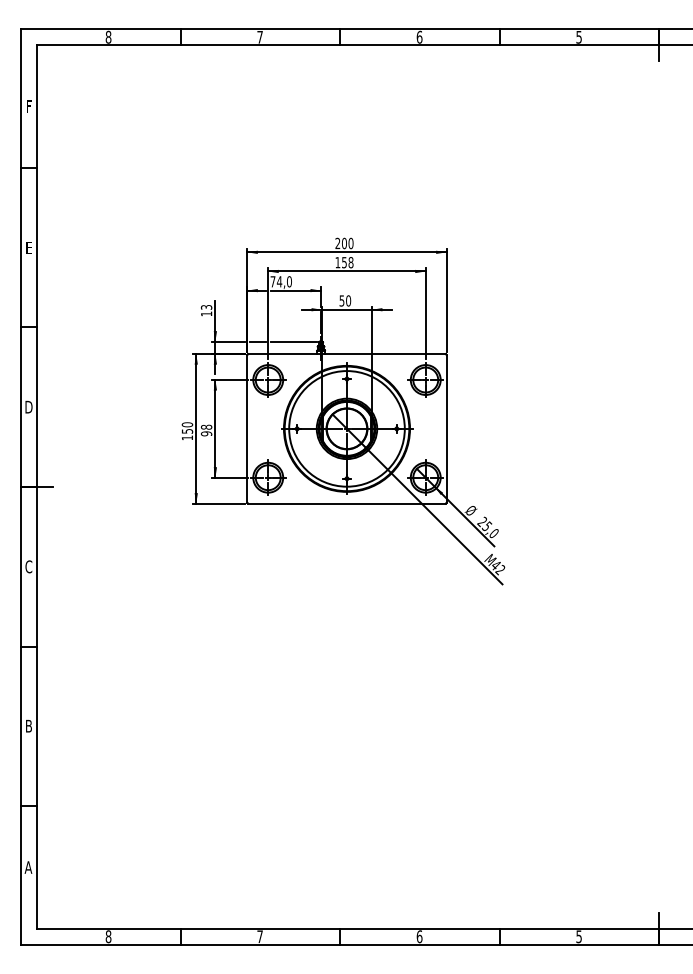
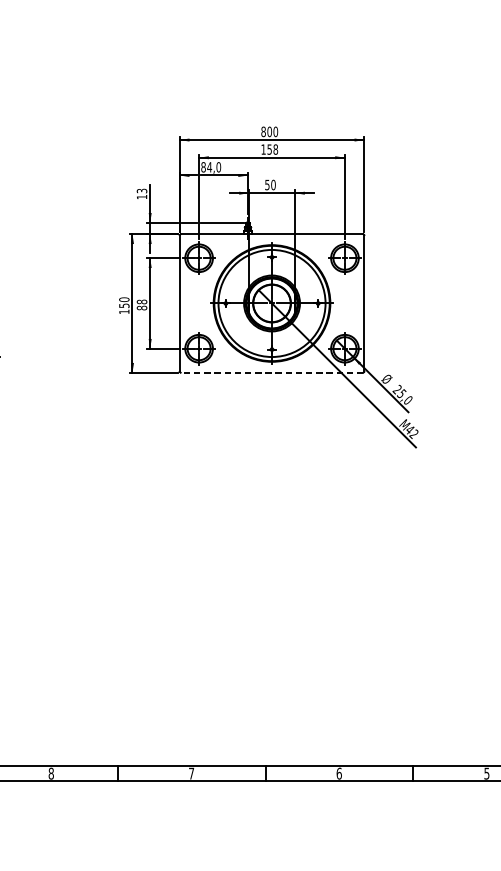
text: (337, 243) -> (263, 131), 200 -> 800
text: (272, 281) -> (203, 167), 74,0 -> 84,0
text: (206, 433) -> (141, 307), 98 -> 88
line: (347, 503) -> (272, 372), solid -> dashed

